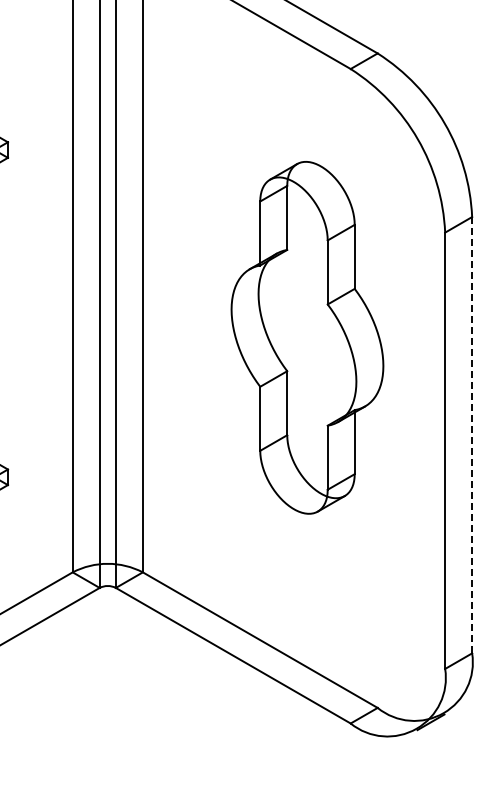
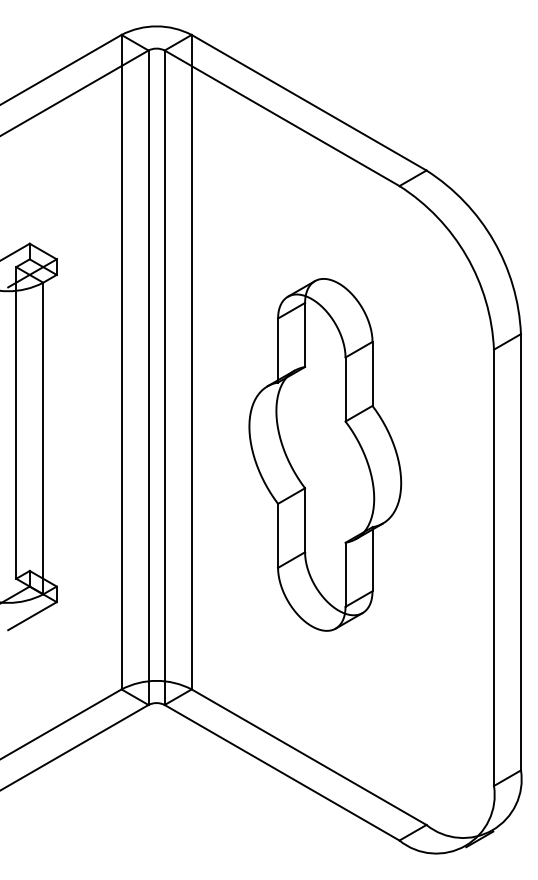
part: (307, 337) -> (325, 454), moved
line: (471, 434) -> (520, 551), dashed -> solid

